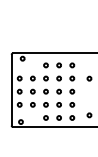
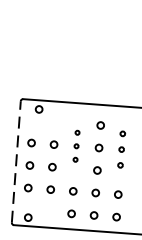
part: (45, 78) -> (75, 146), size x0.6
part: (72, 78) -> (121, 149), size x0.7
line: (11, 89) -> (16, 160), solid -> dashed

